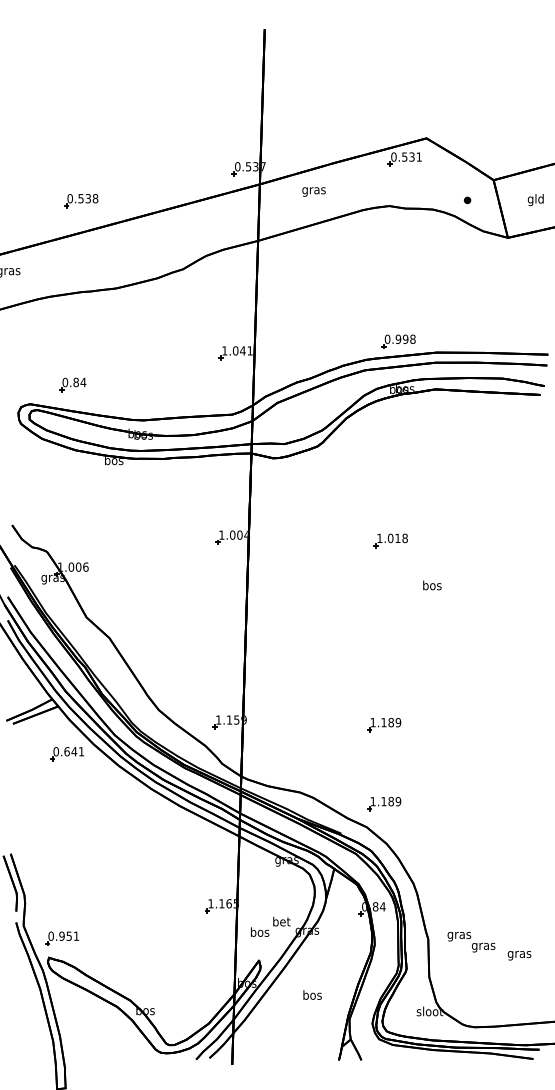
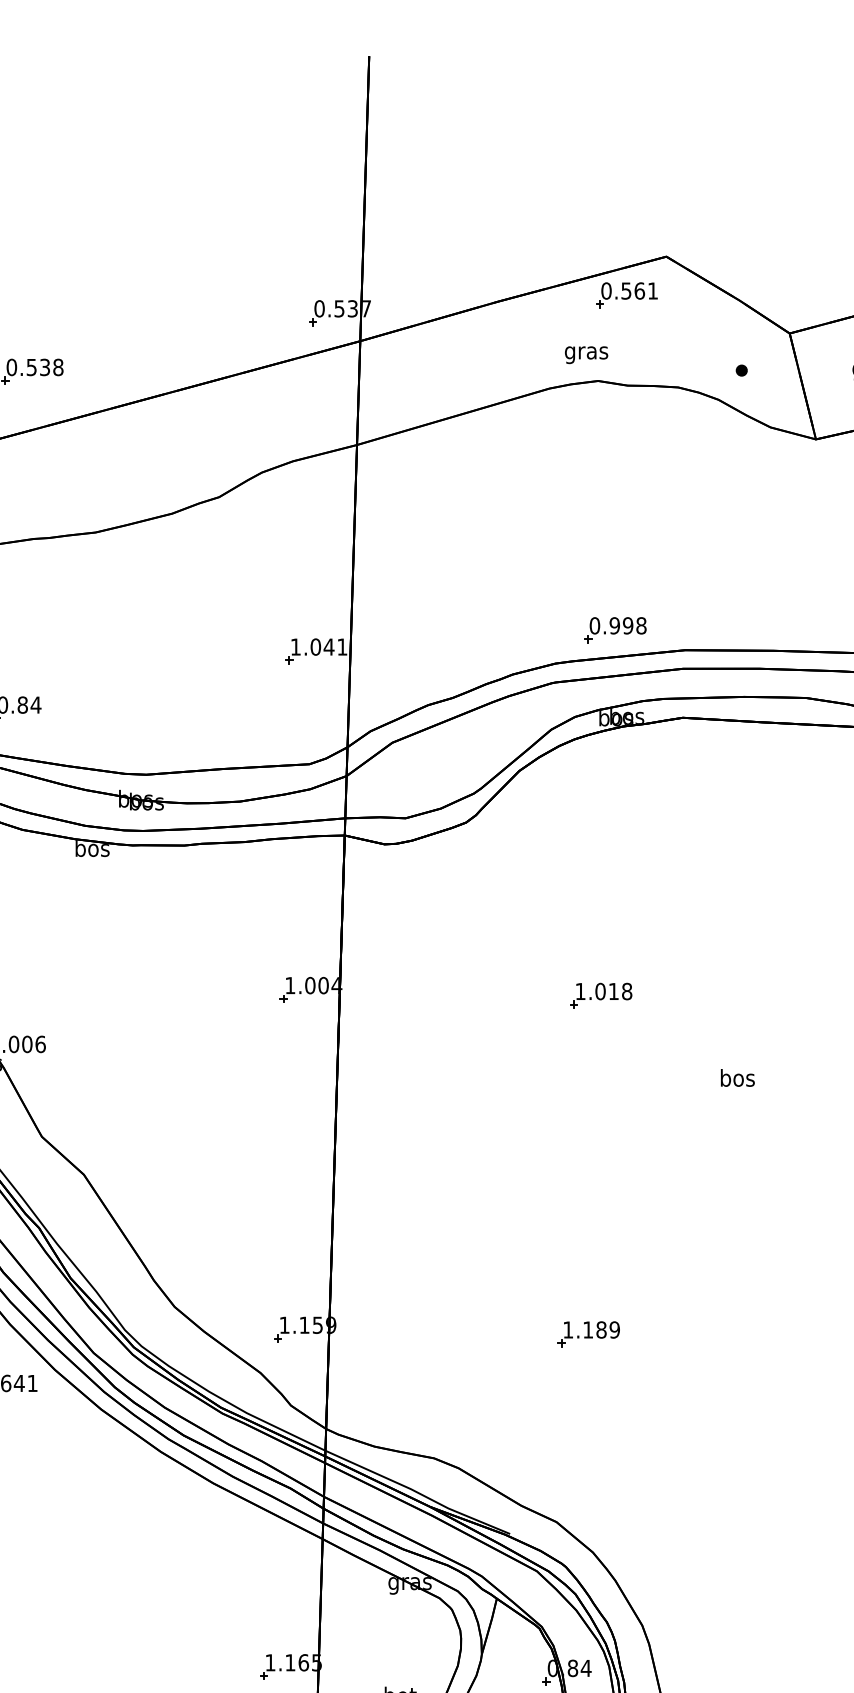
text: (411, 156) -> (638, 289), 0.531 -> 0.561
text: (313, 191) -> (585, 354), moved
text: (432, 585) -> (738, 1078), moved
part: (384, 804) -> (589, 1480), removed

